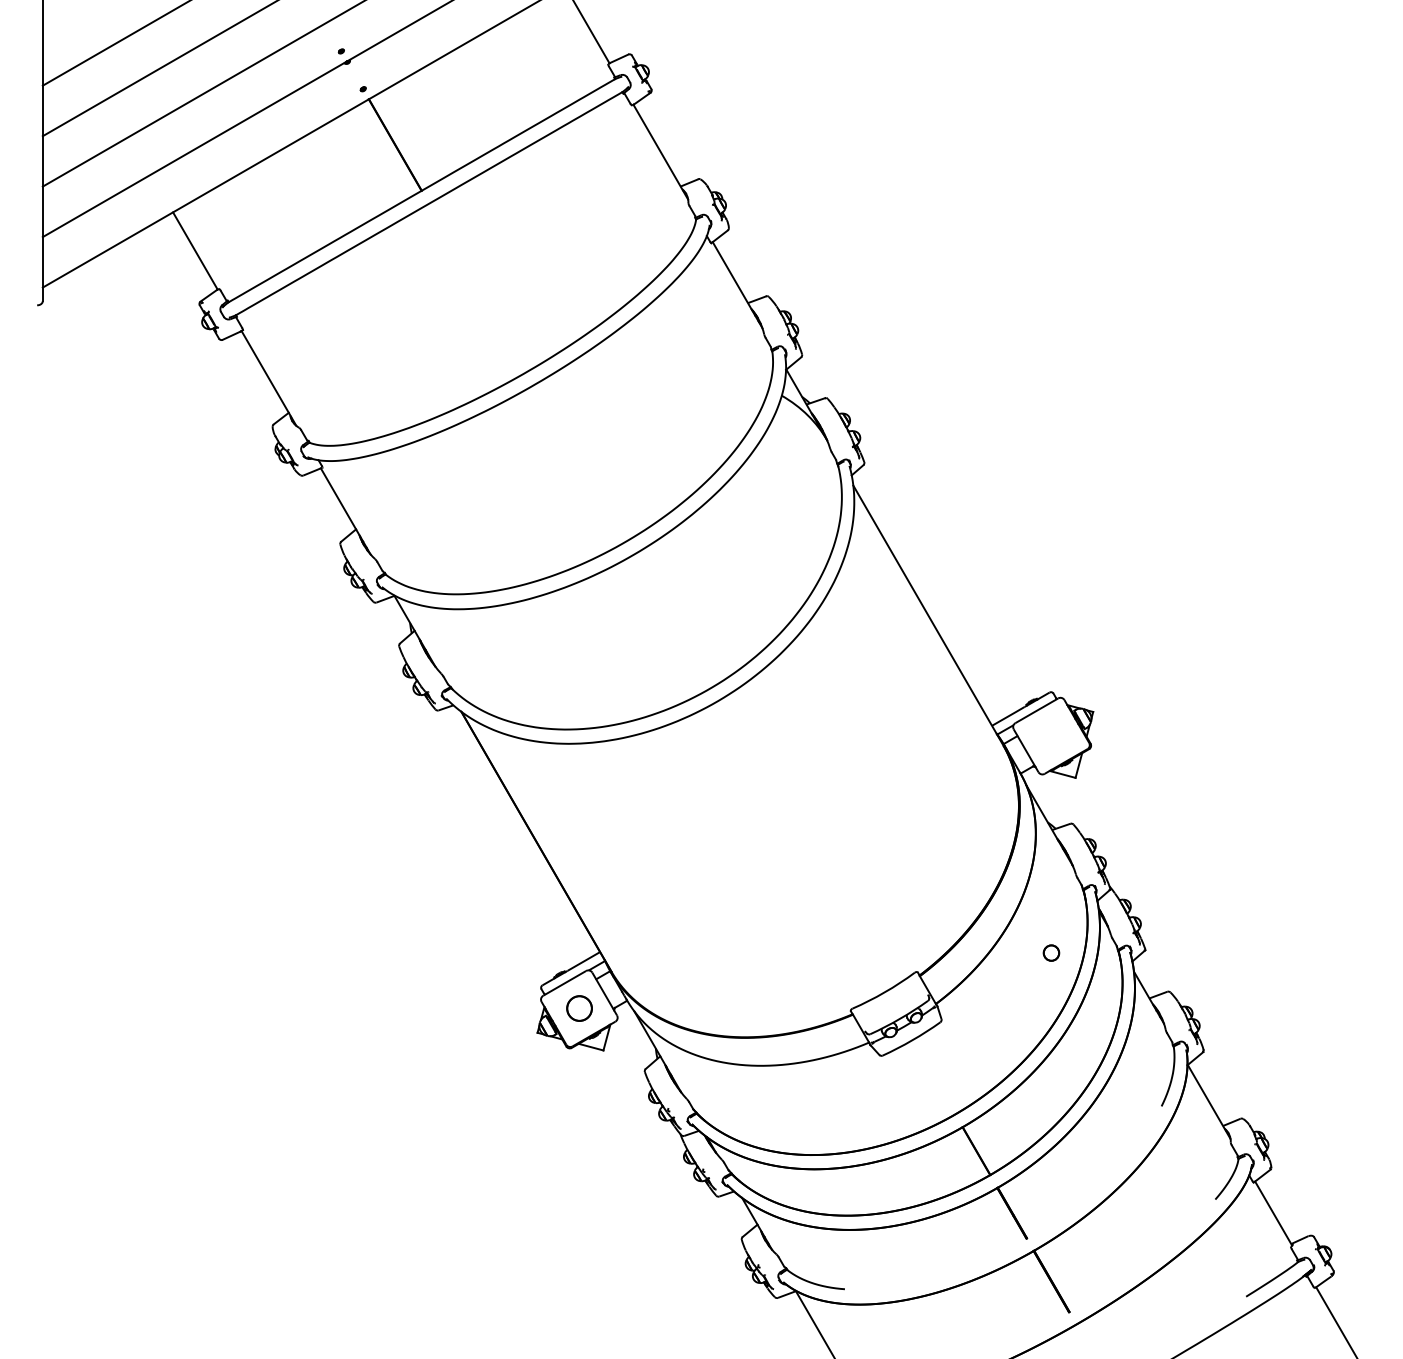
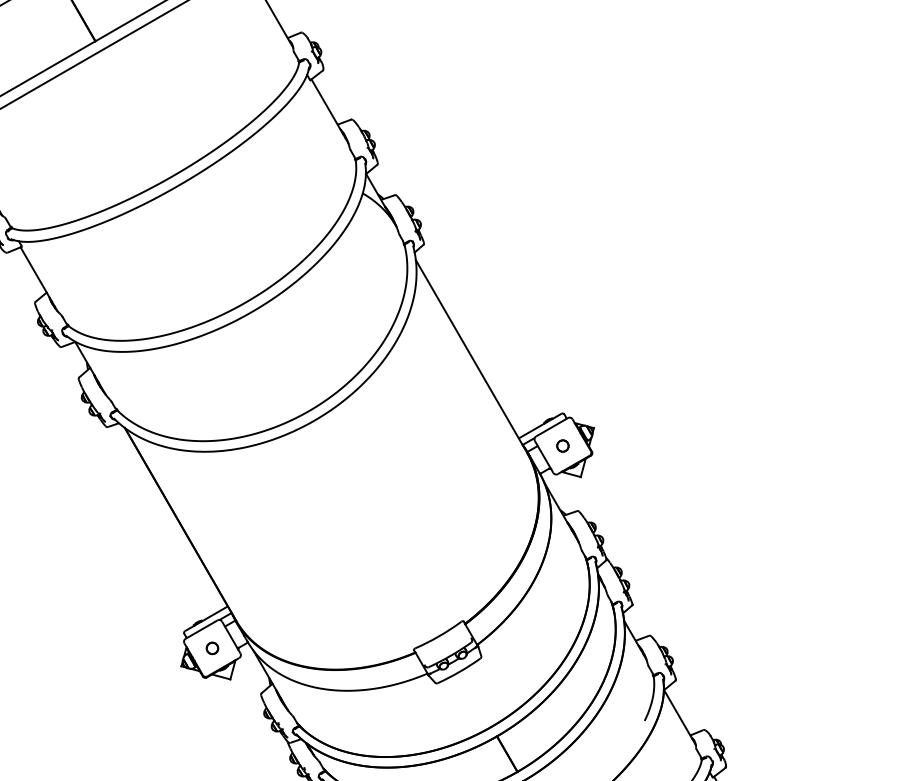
part: (1051, 952) -> (562, 445), moved
circle: (578, 1008) -> (211, 648), size x0.62

